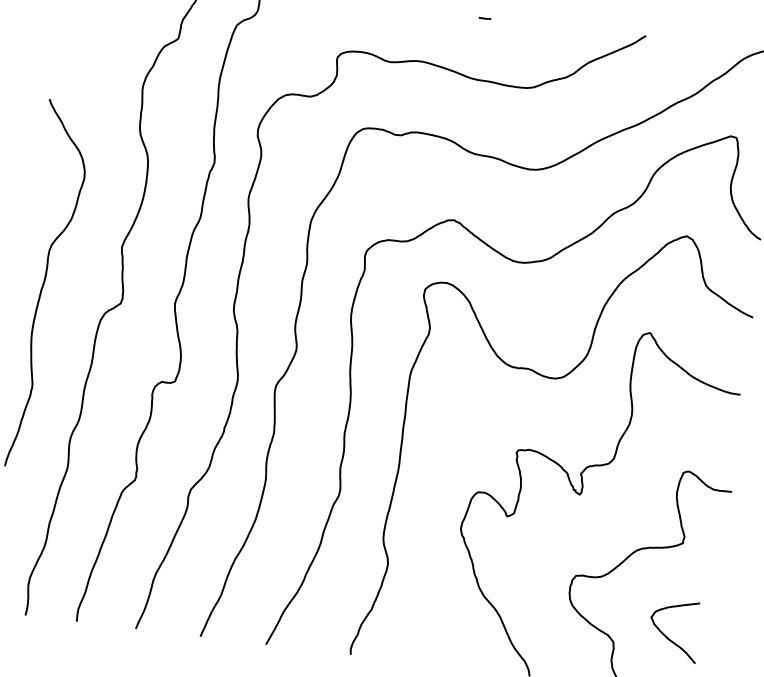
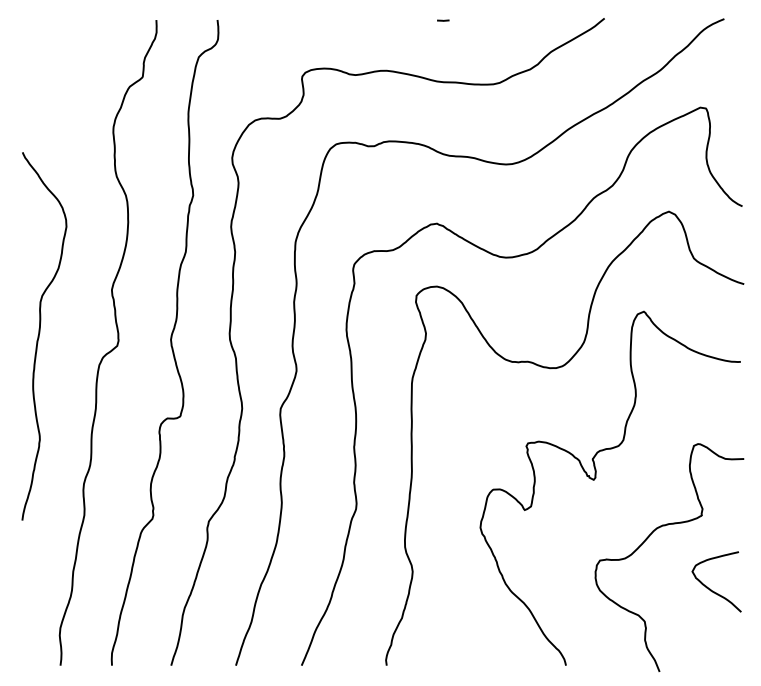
curve: (667, 636) -> (710, 588), moved

